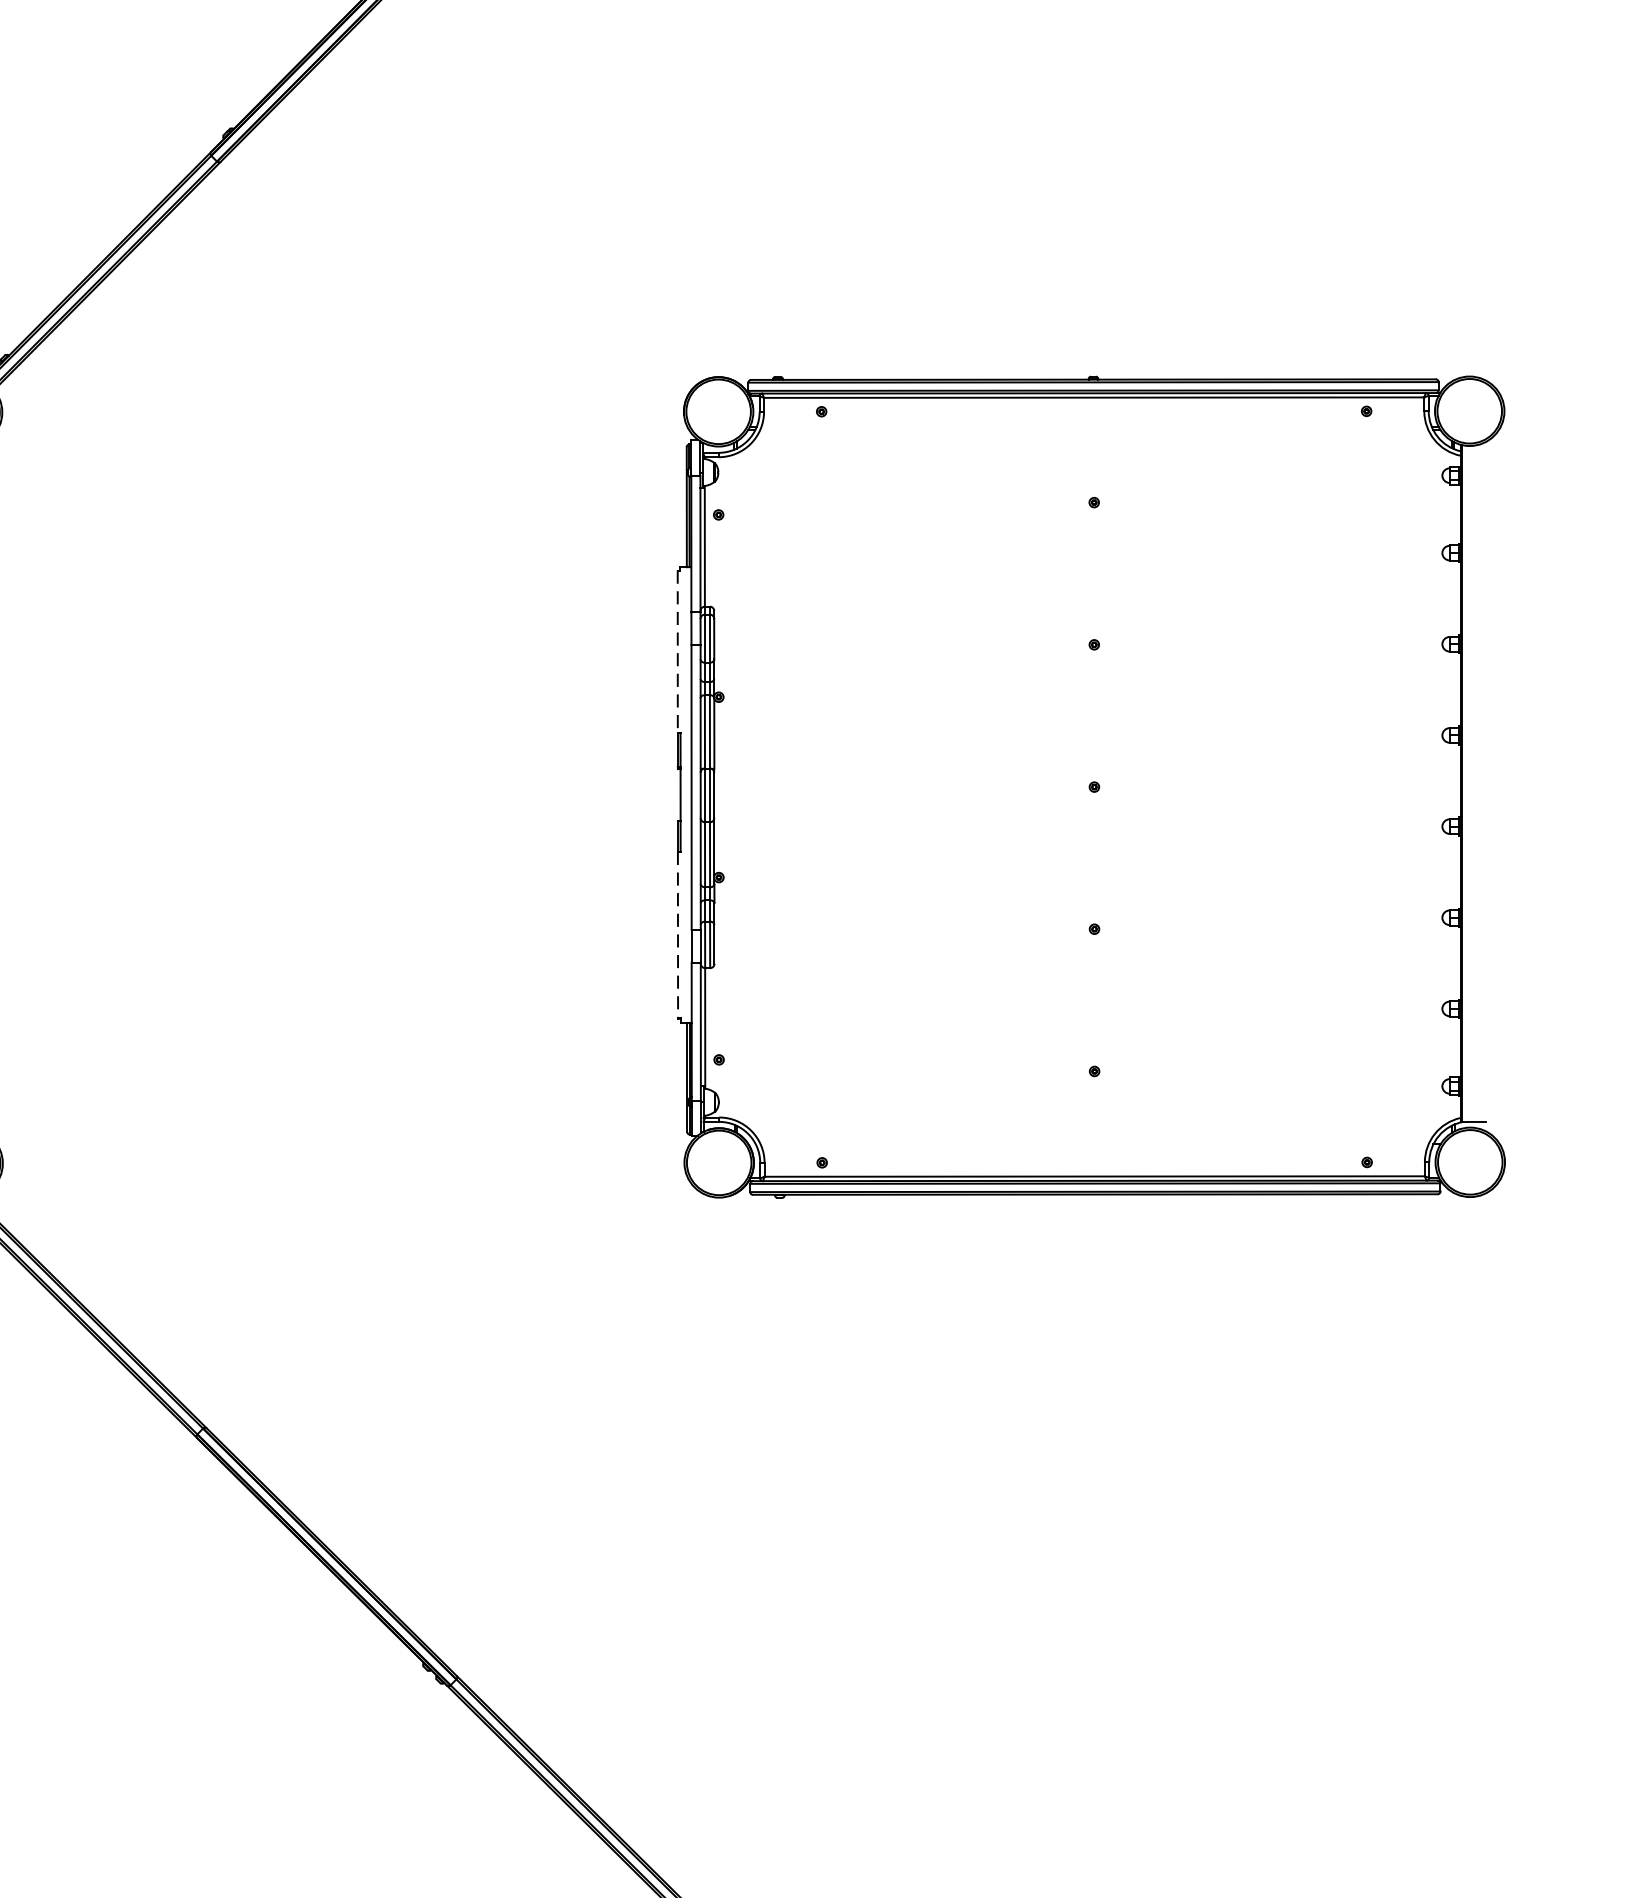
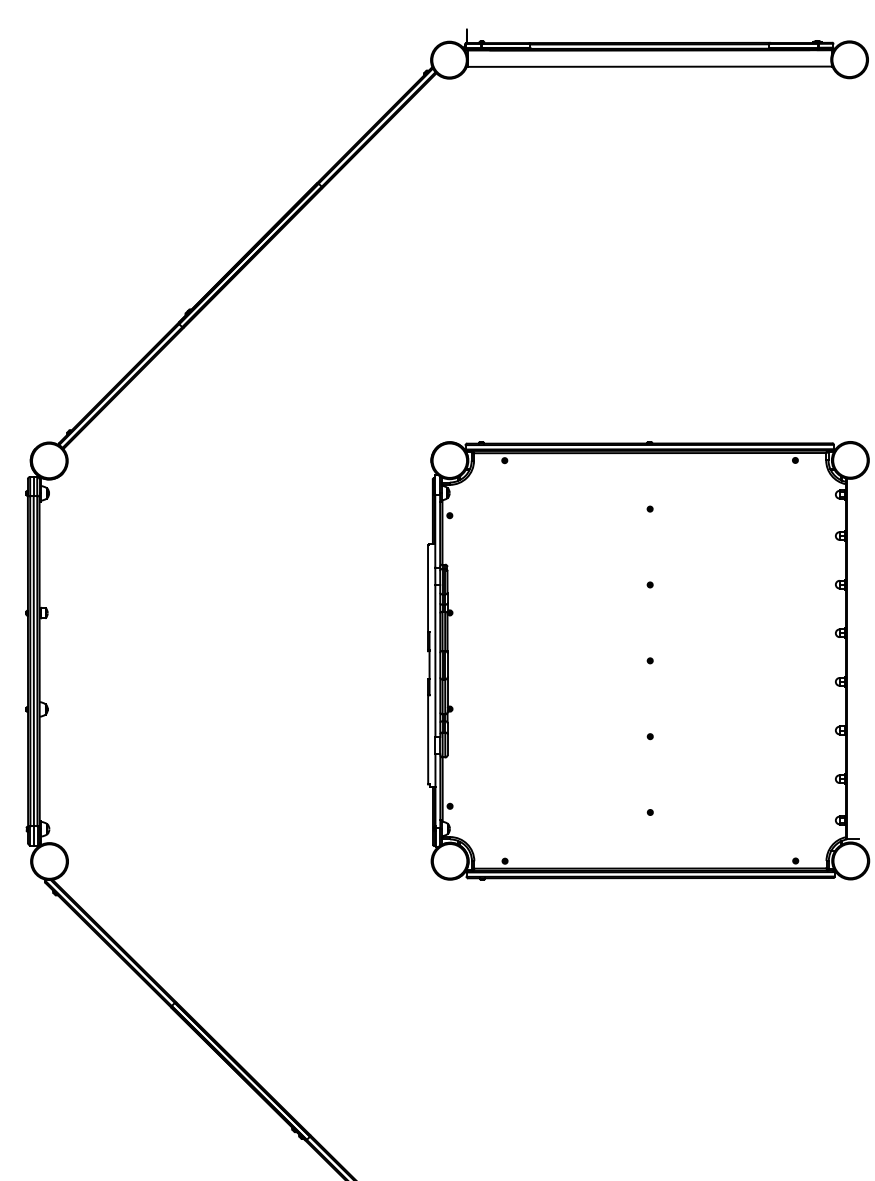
line: (678, 653) -> (428, 589), dashed -> solid
line: (678, 936) -> (428, 740), dashed -> solid

